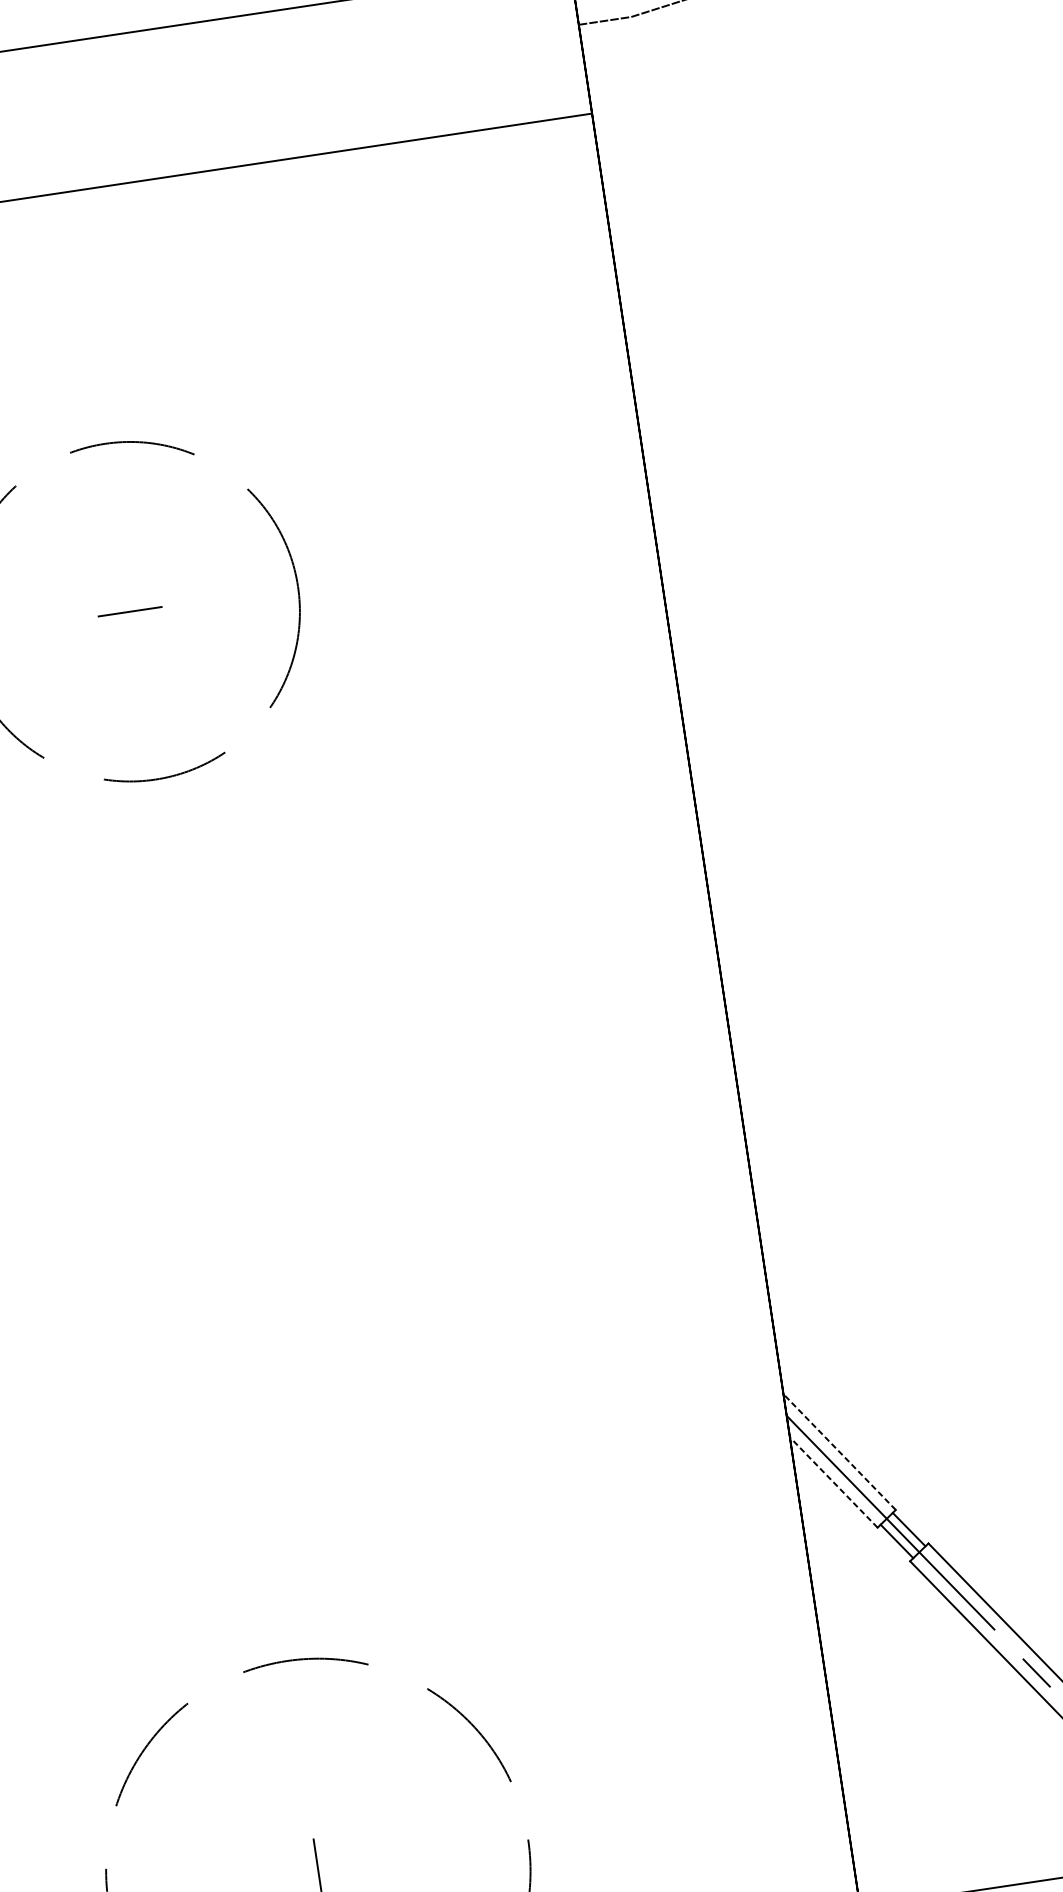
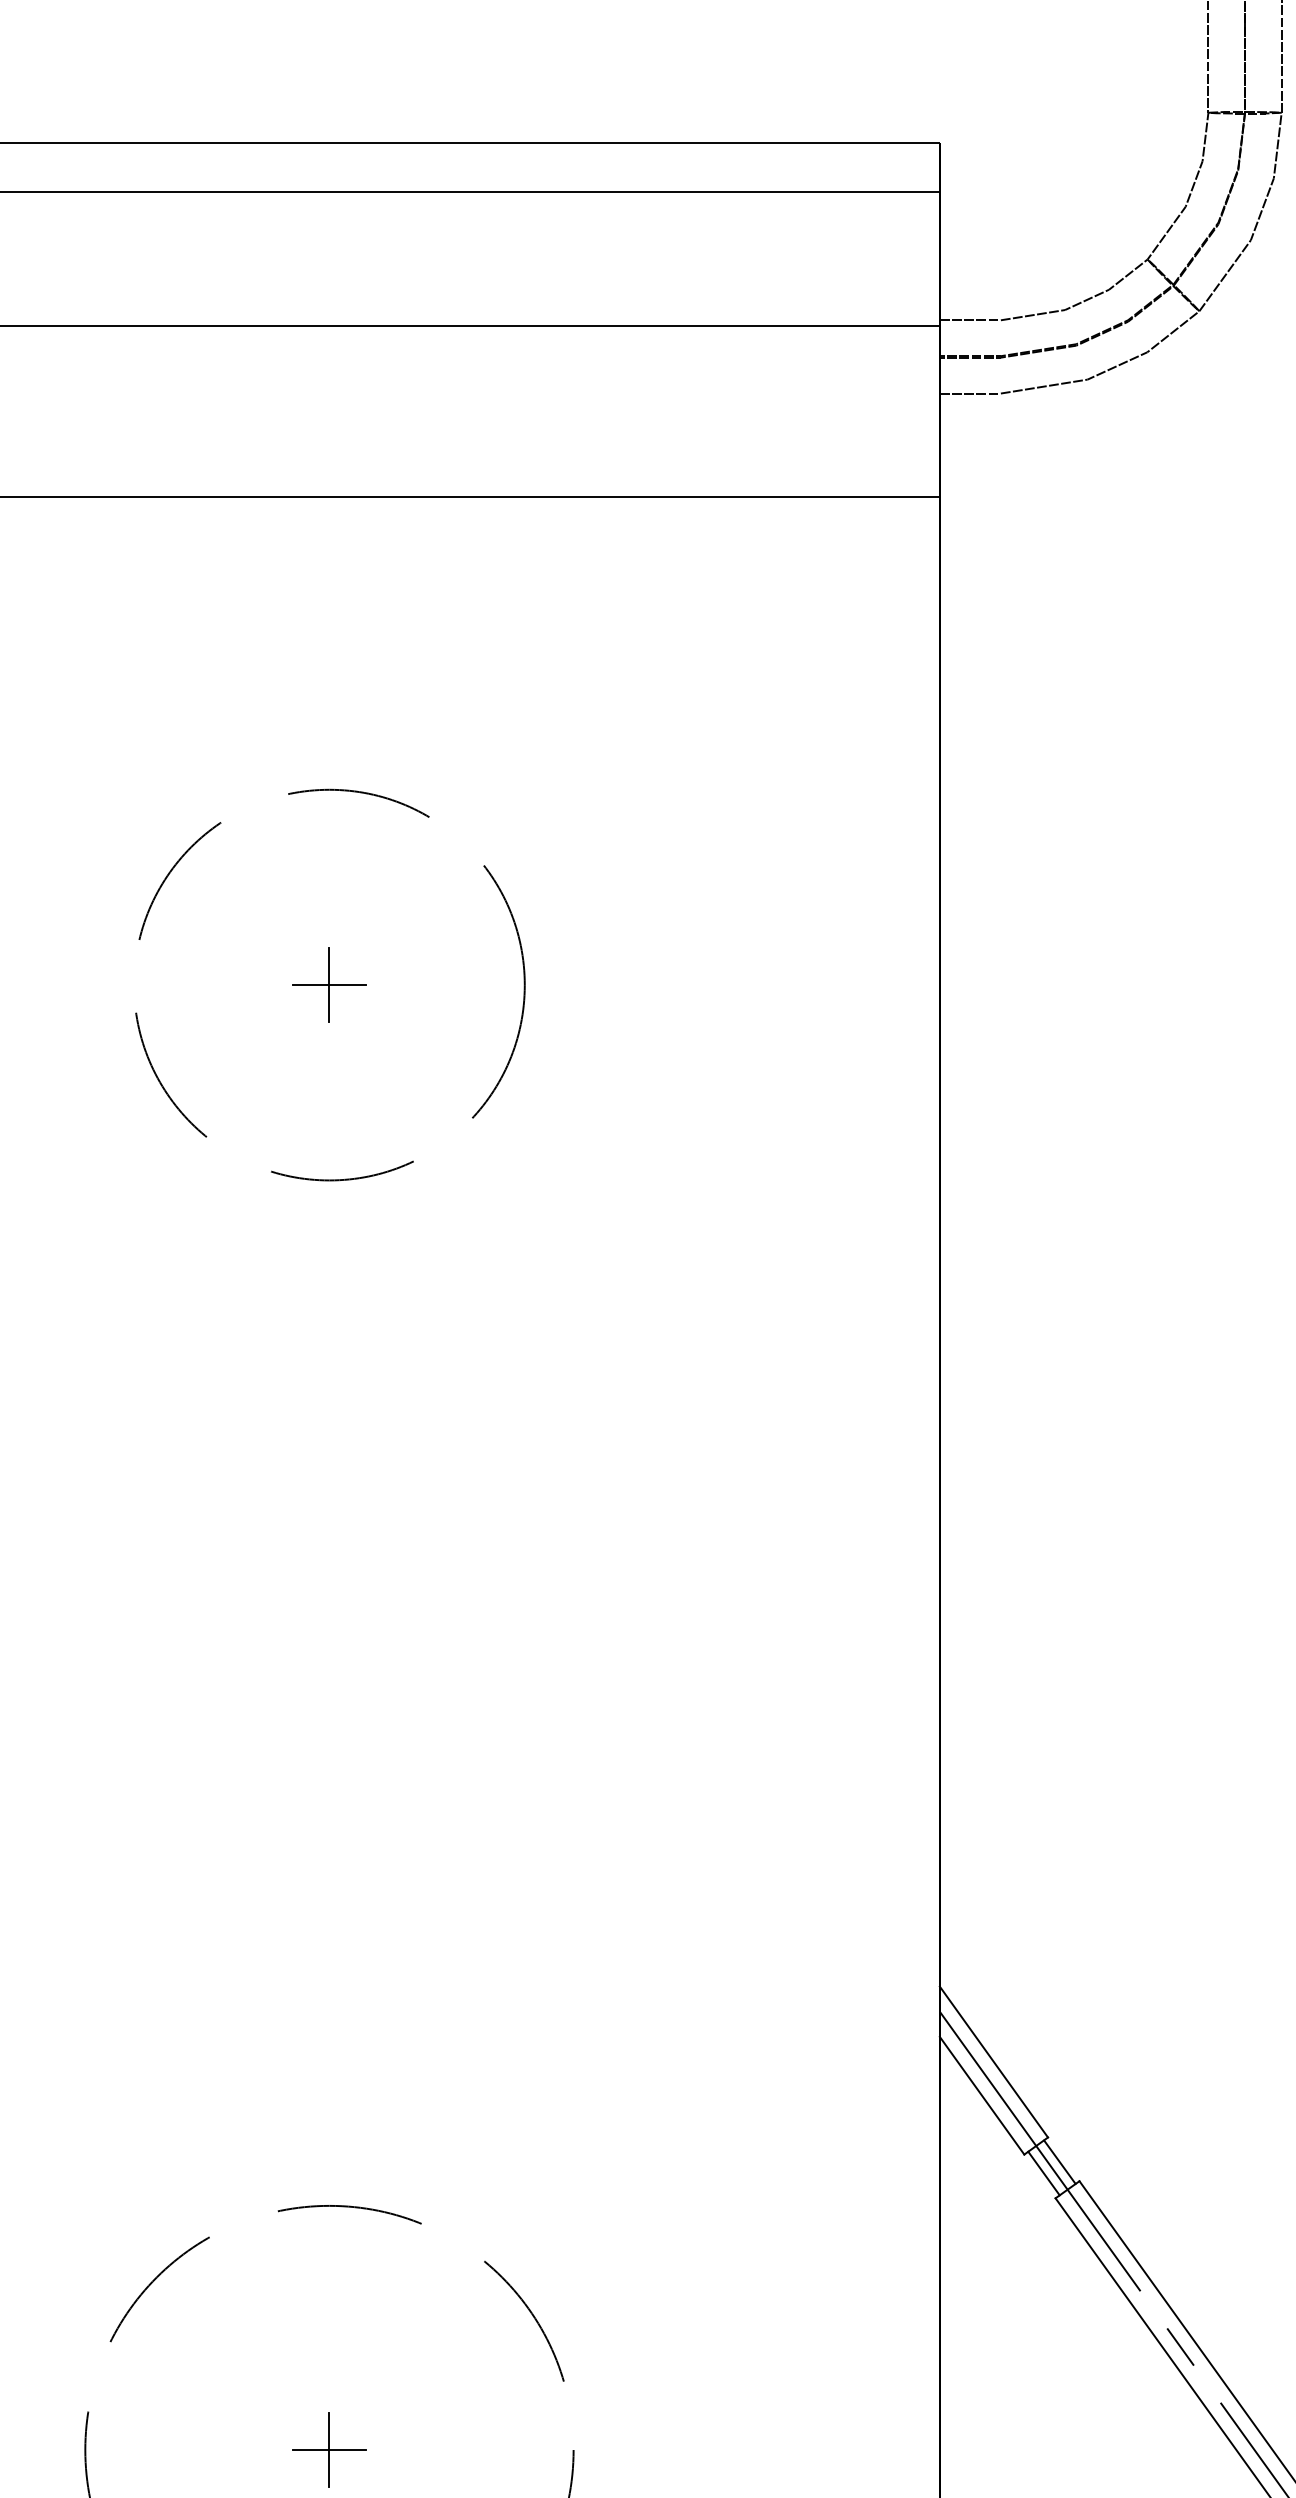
line: (130, 611) -> (329, 984), added
line: (839, 1452) -> (993, 2062), dashed -> solid
line: (833, 1482) -> (981, 2095), dashed -> solid
line: (318, 1871) -> (329, 2450), added

